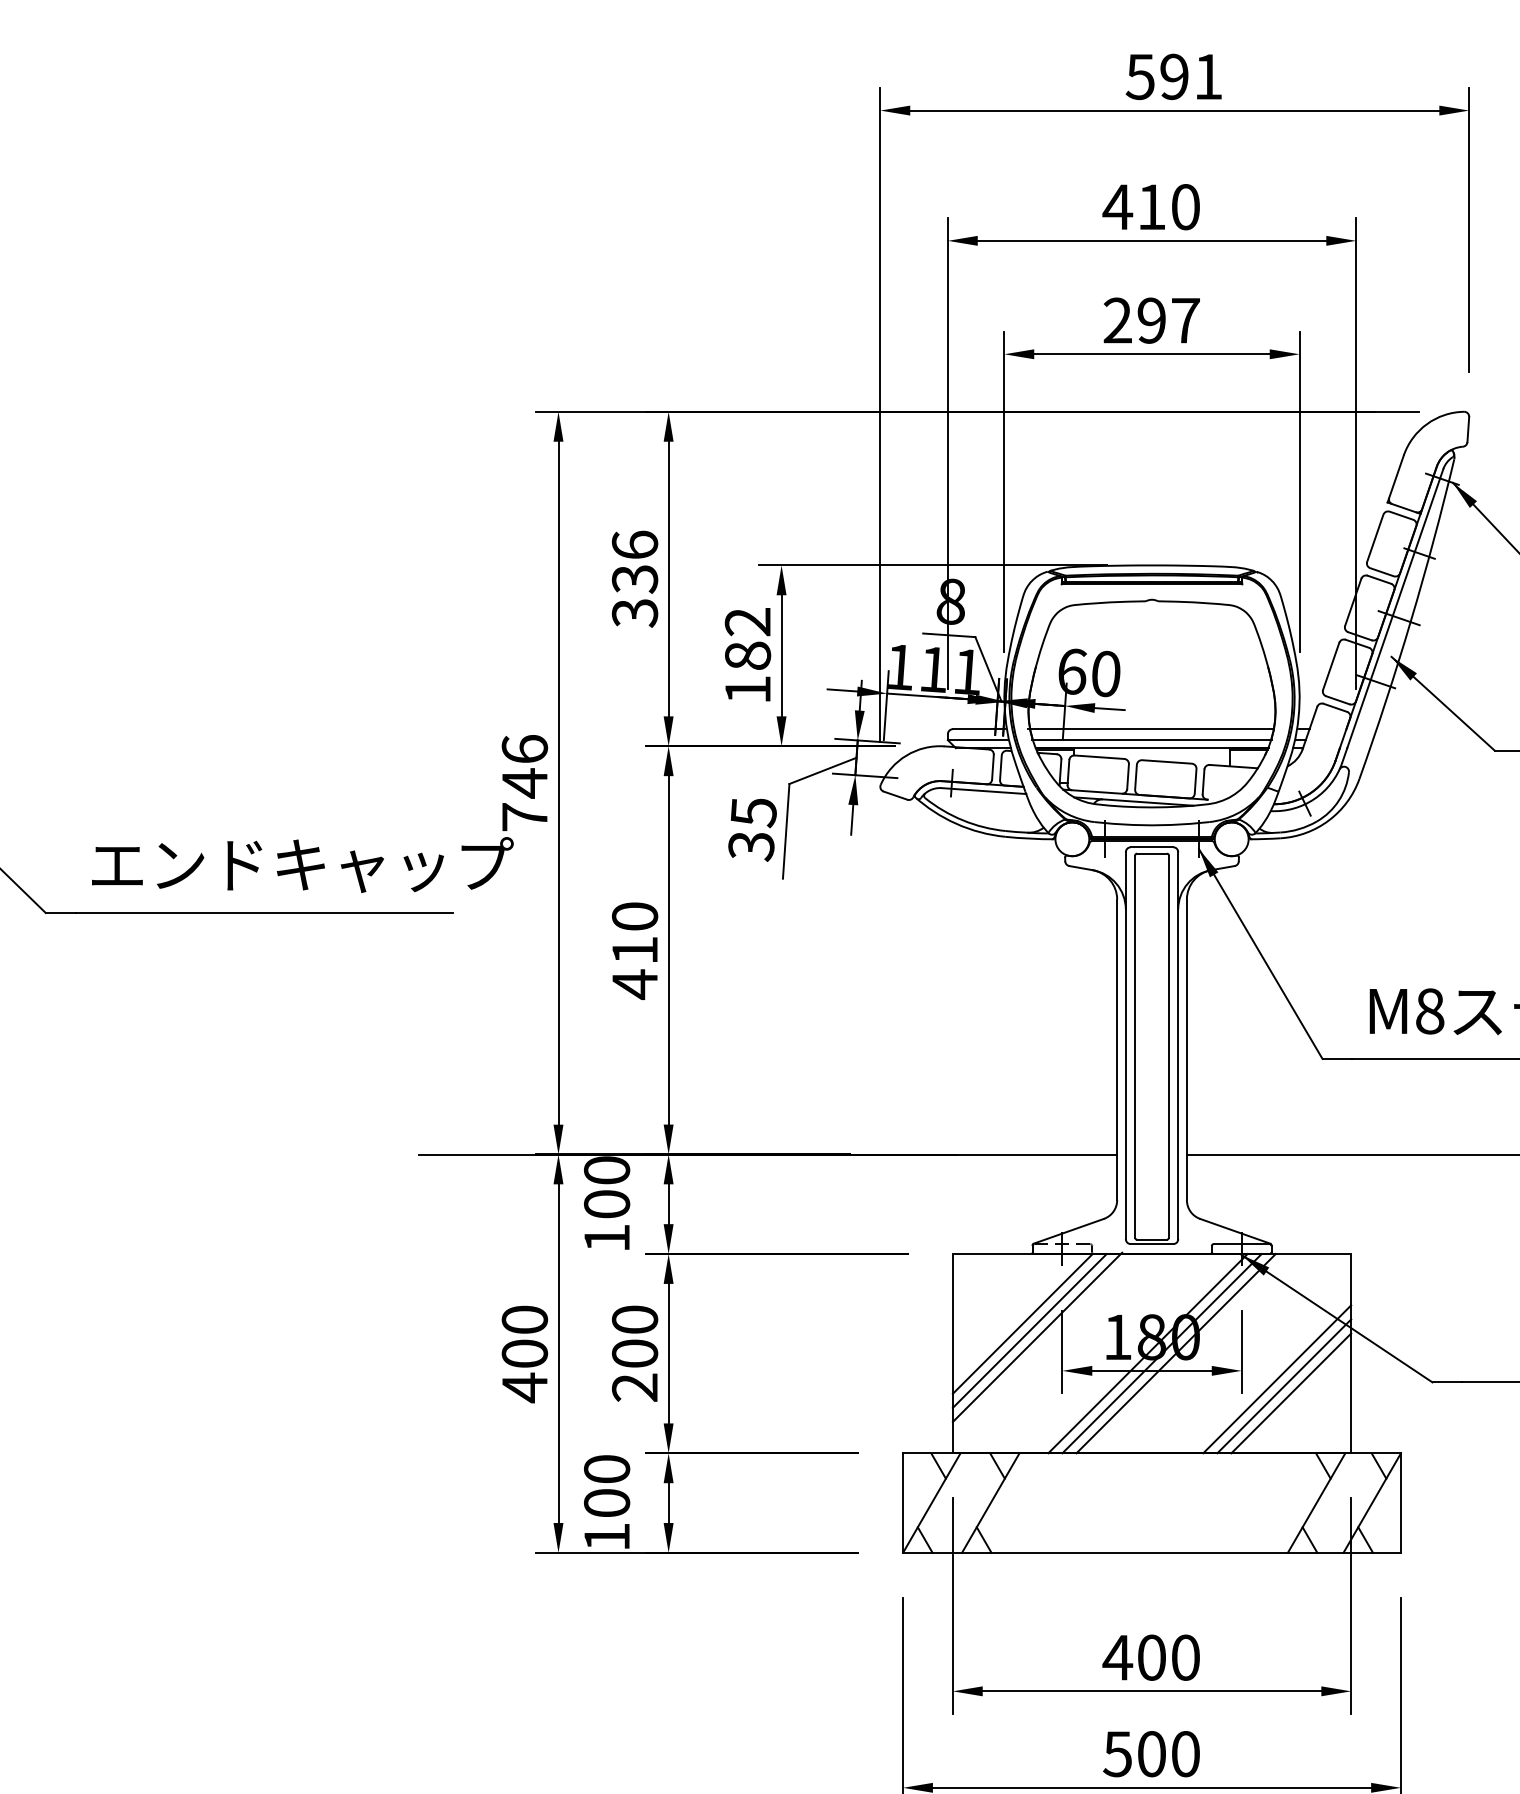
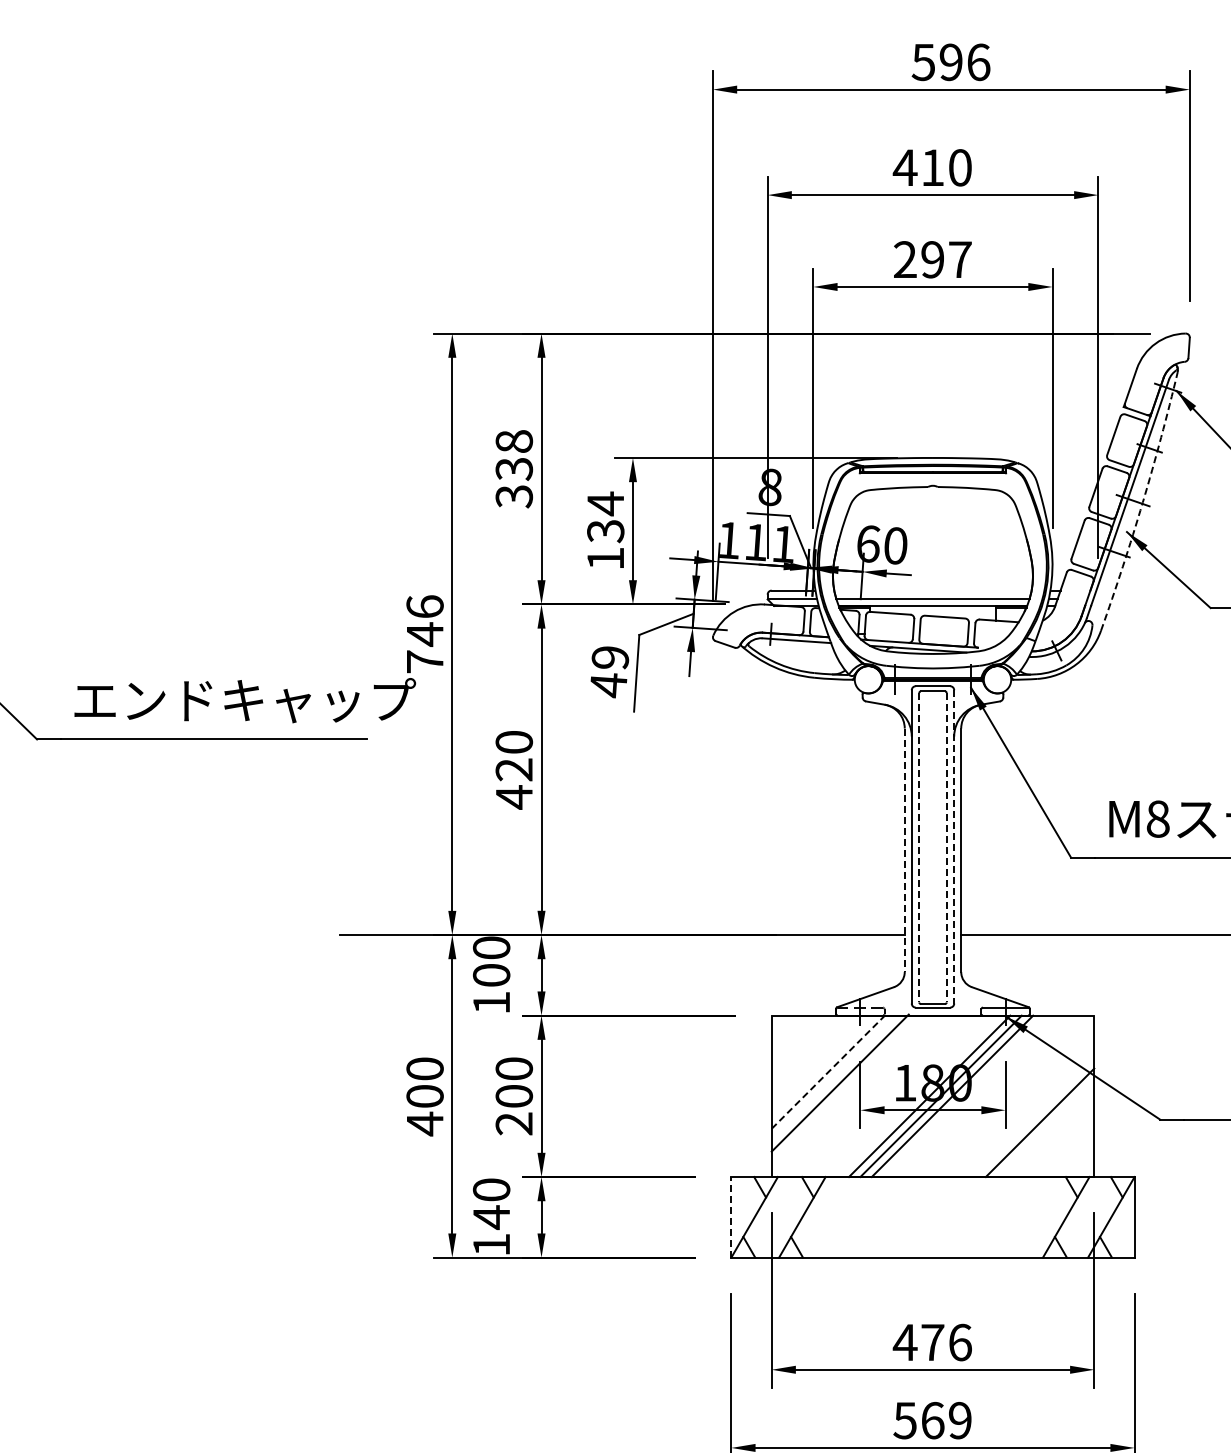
text: (1208, 77) -> (978, 62), 591 -> 596
text: (634, 545) -> (513, 441), 336 -> 338
arc: (1410, 620) -> (1142, 502), solid -> dashed
text: (747, 638) -> (605, 517), 182 -> 134
line: (1150, 729) -> (931, 590), removed
text: (752, 830) -> (609, 672), 35 -> 49
text: (634, 950) -> (513, 769), 410 -> 420
line: (1178, 1045) -> (954, 846), solid -> dashed
line: (1135, 1046) -> (919, 847), solid -> dashed
line: (1168, 1046) -> (946, 847), solid -> dashed
line: (1116, 1050) -> (904, 850), solid -> dashed
line: (1023, 1323) -> (828, 1071), solid -> dashed
line: (1029, 1330) -> (833, 1077), removed
line: (1277, 1379) -> (1034, 1117), removed
line: (1290, 1393) -> (1045, 1128), removed
line: (903, 1502) -> (731, 1216), solid -> dashed
text: (606, 1503) -> (491, 1217), 100 -> 140
text: (1168, 1657) -> (946, 1342), 400 -> 476
text: (1168, 1753) -> (946, 1420), 500 -> 569

